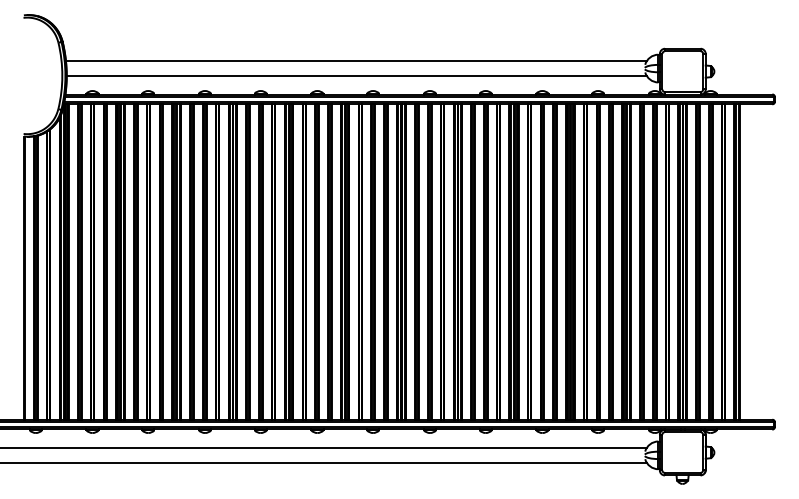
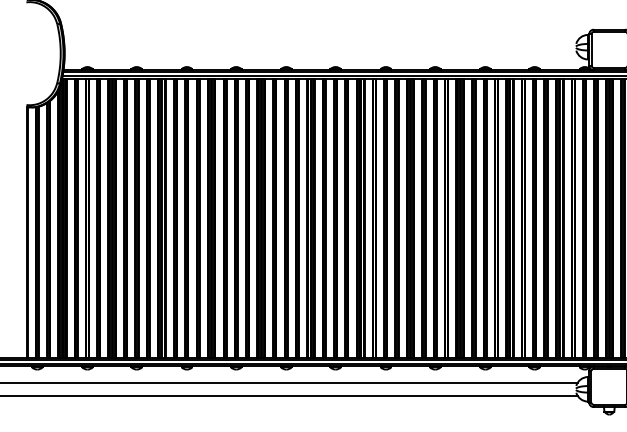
line: (355, 60) -> (320, 40), removed
line: (356, 76) -> (320, 54), removed

